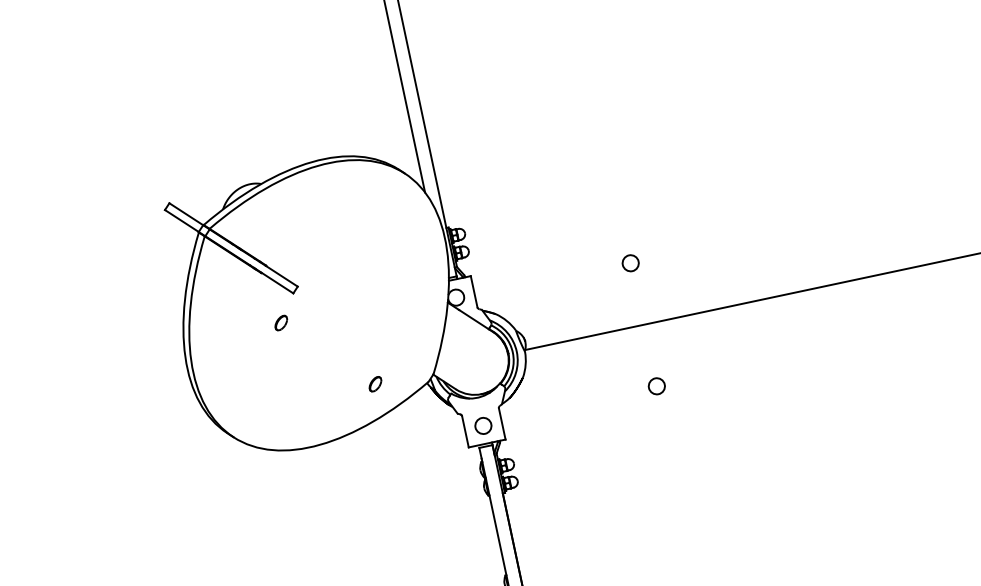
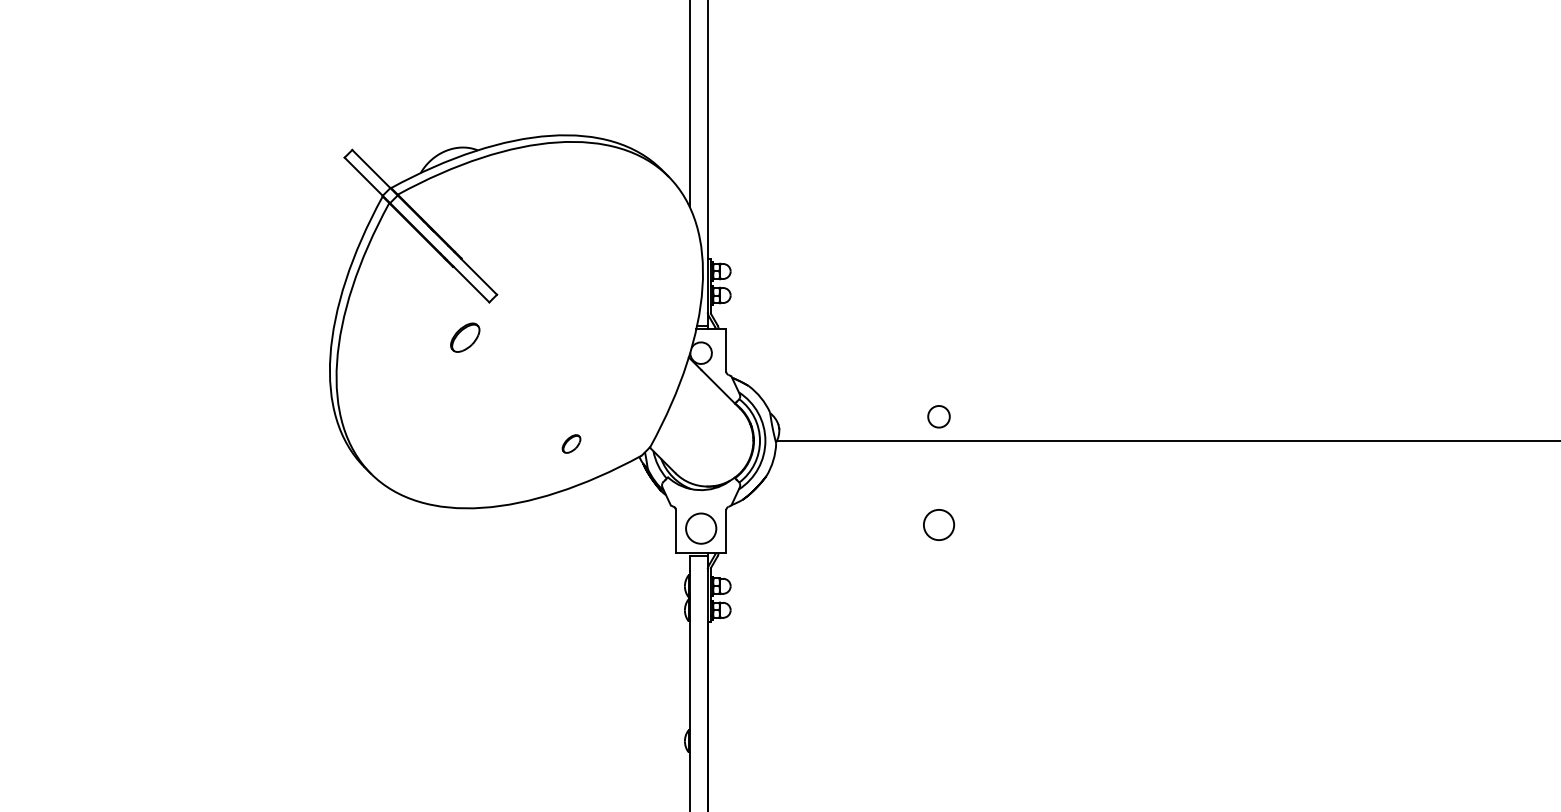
circle: (630, 263) -> (938, 416), moved
part: (281, 322) -> (465, 337), size x1.6
circle: (656, 386) -> (938, 524), size x1.4
circle: (482, 425) -> (700, 528), size x1.4

